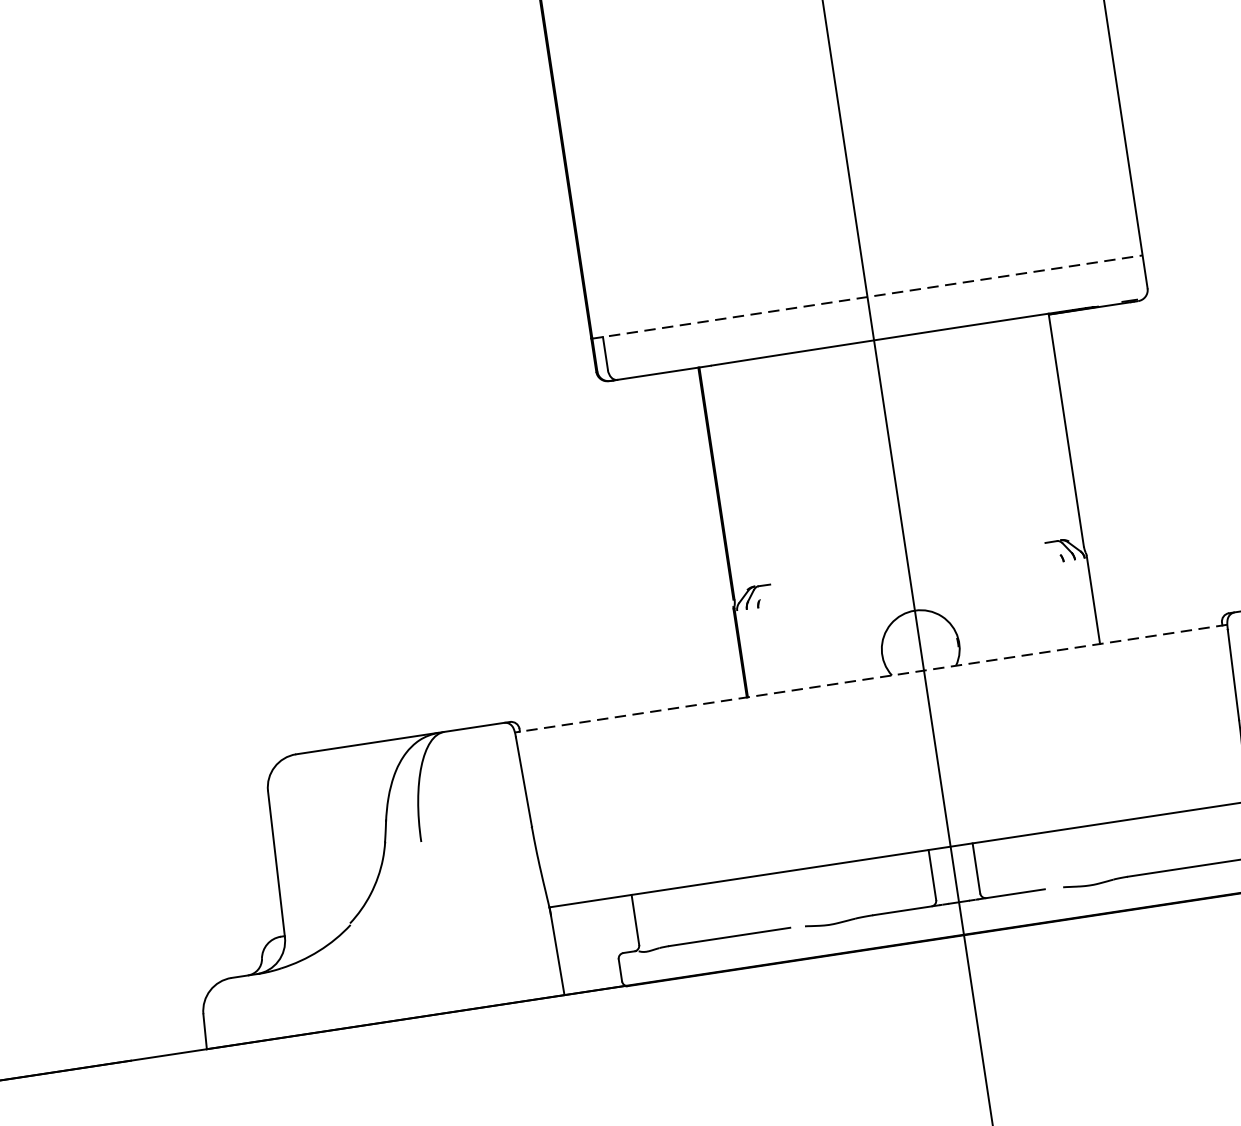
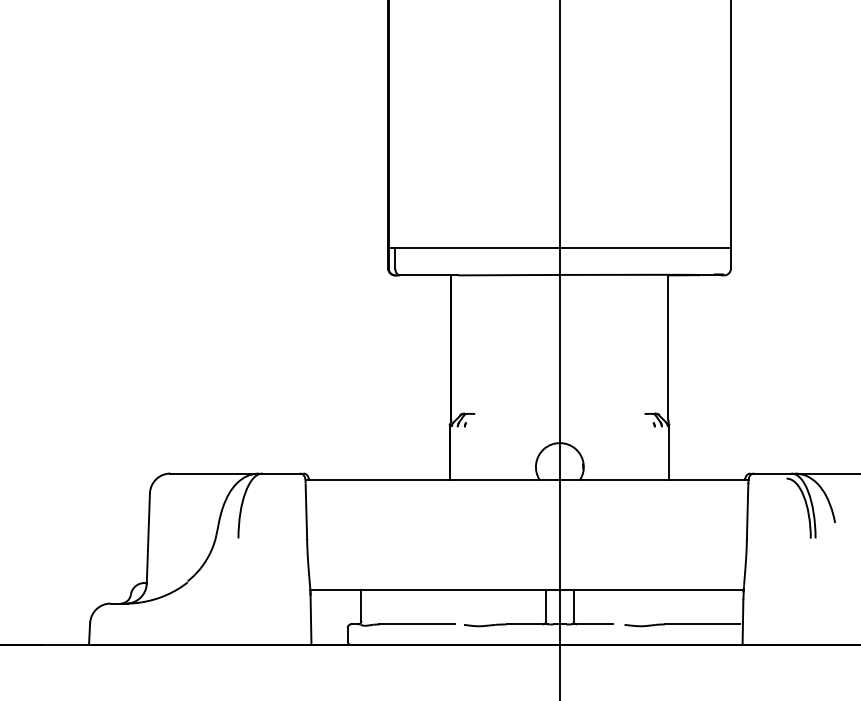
line: (868, 297) -> (560, 248), dashed -> solid
line: (871, 678) -> (527, 480), dashed -> solid

